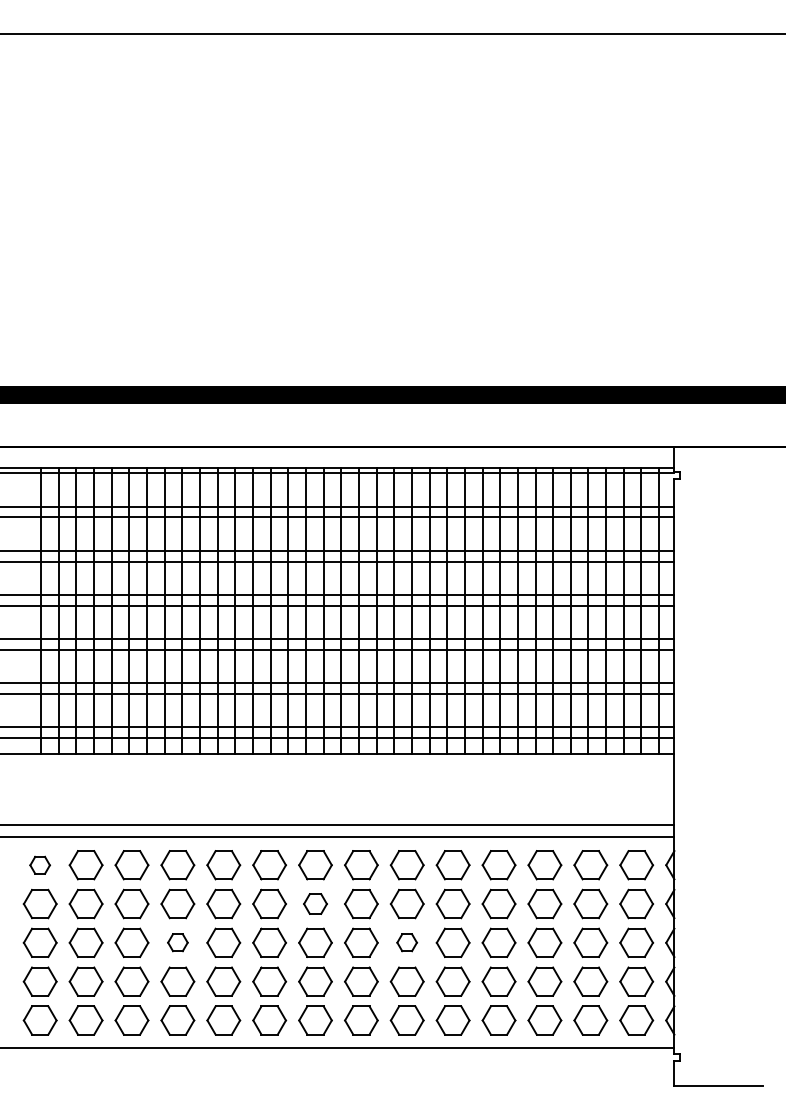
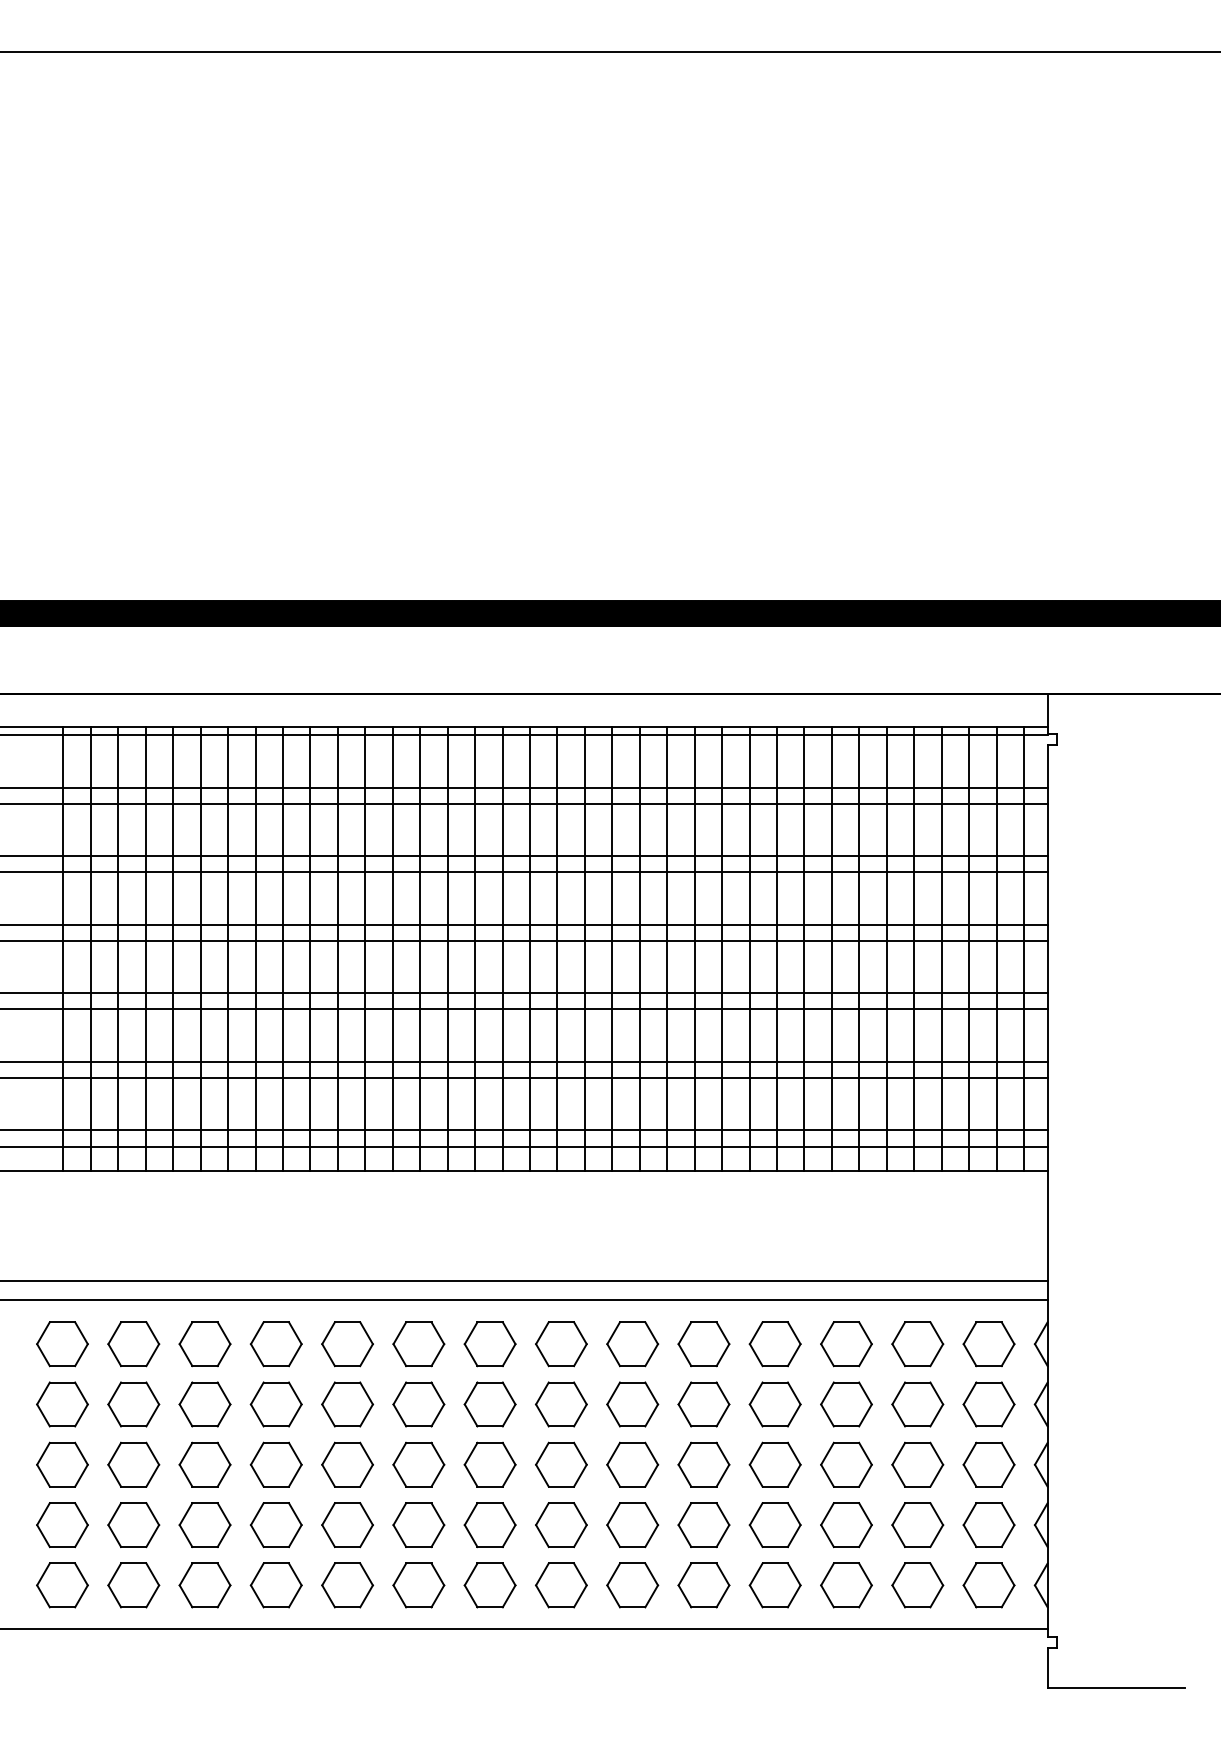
part: (39, 865) -> (61, 1344), size x1.67
part: (315, 903) -> (490, 1403), size x1.43
part: (177, 942) -> (275, 1464), size x1.67
part: (406, 942) -> (631, 1464), size x1.67

